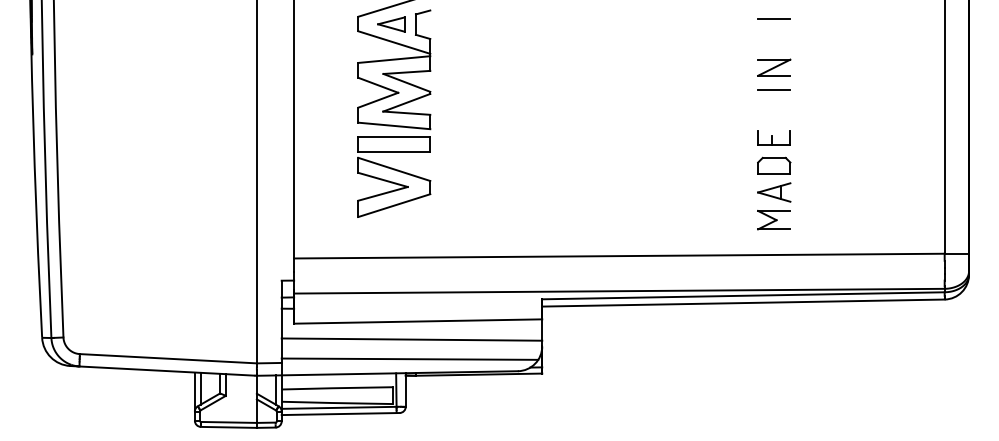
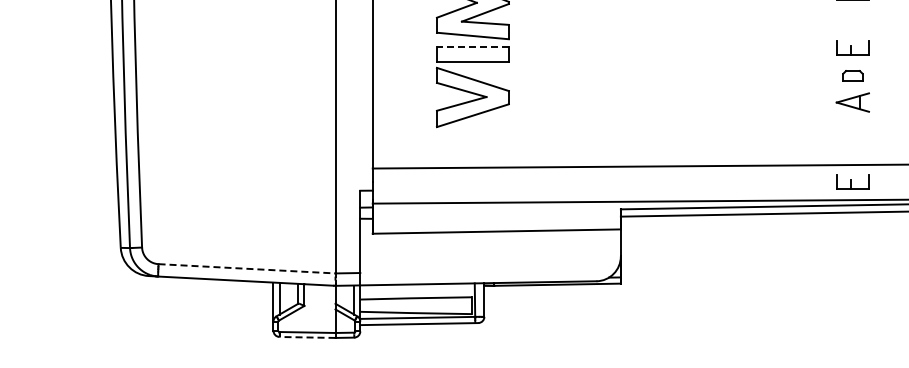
line: (394, 137) -> (473, 47), solid -> dashed
part: (774, 165) -> (853, 75), size x0.6
part: (773, 220) -> (852, 130), removed
part: (773, 271) -> (852, 181), added
line: (411, 339) -> (490, 249), removed
line: (168, 358) -> (247, 268), solid -> dashed
line: (409, 358) -> (488, 268), removed
line: (228, 427) -> (307, 337), solid -> dashed

